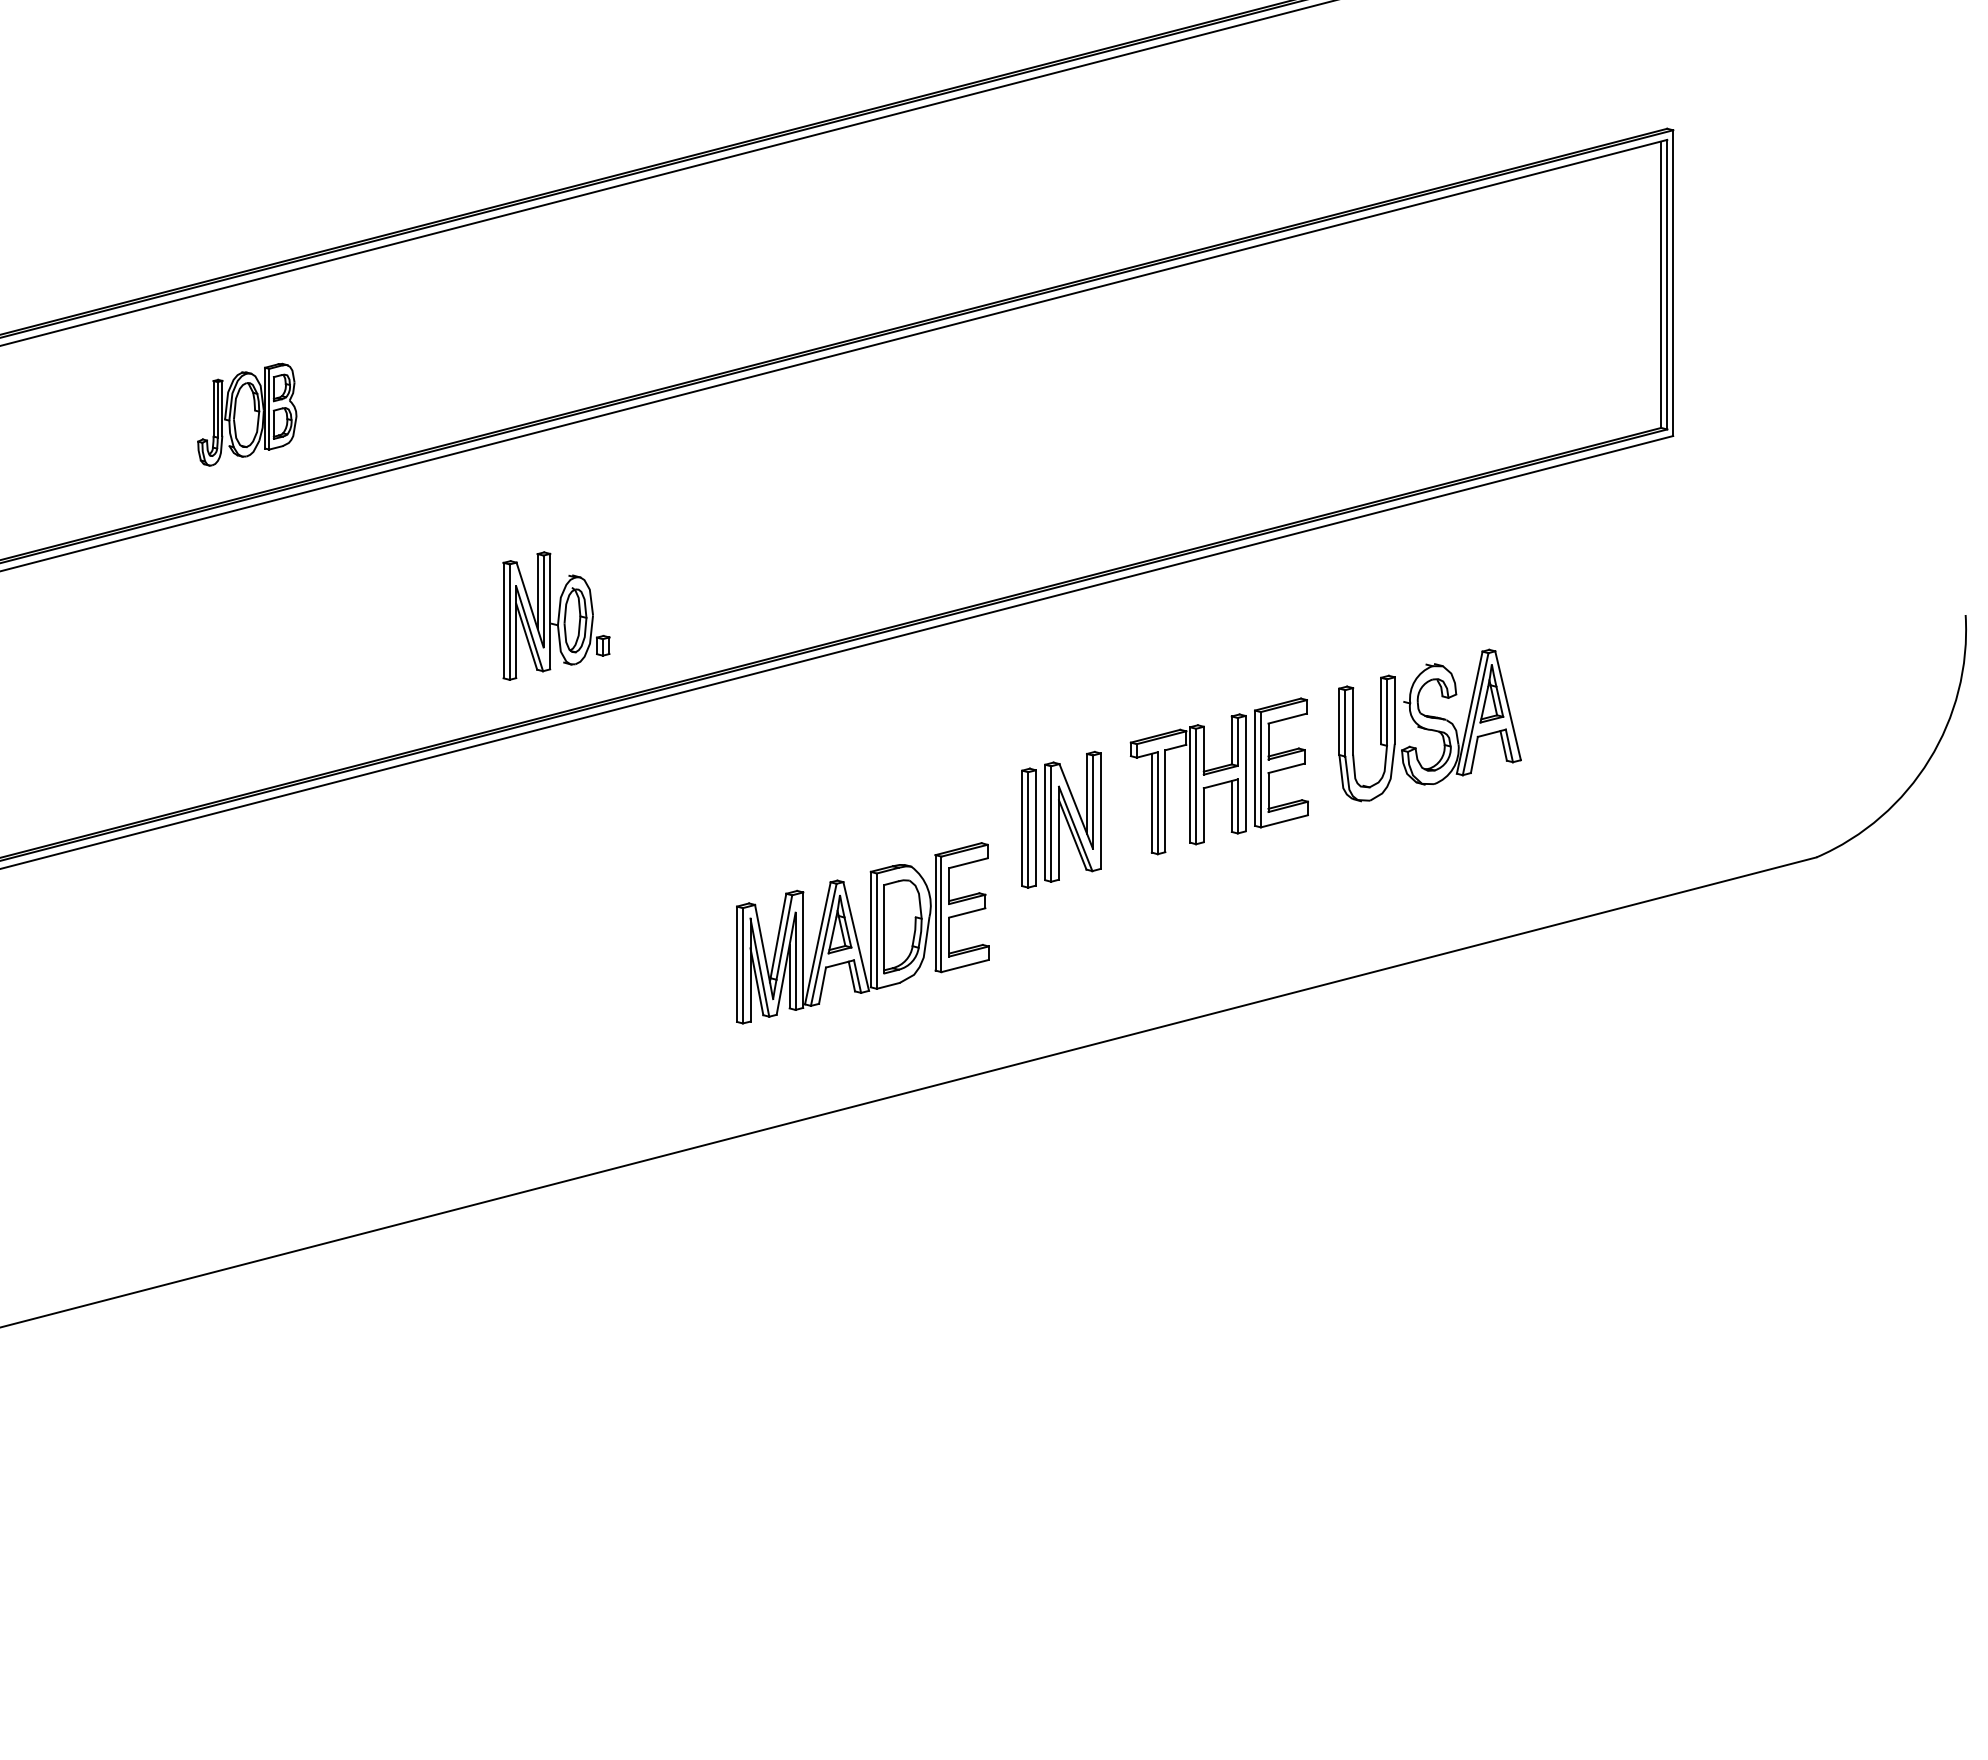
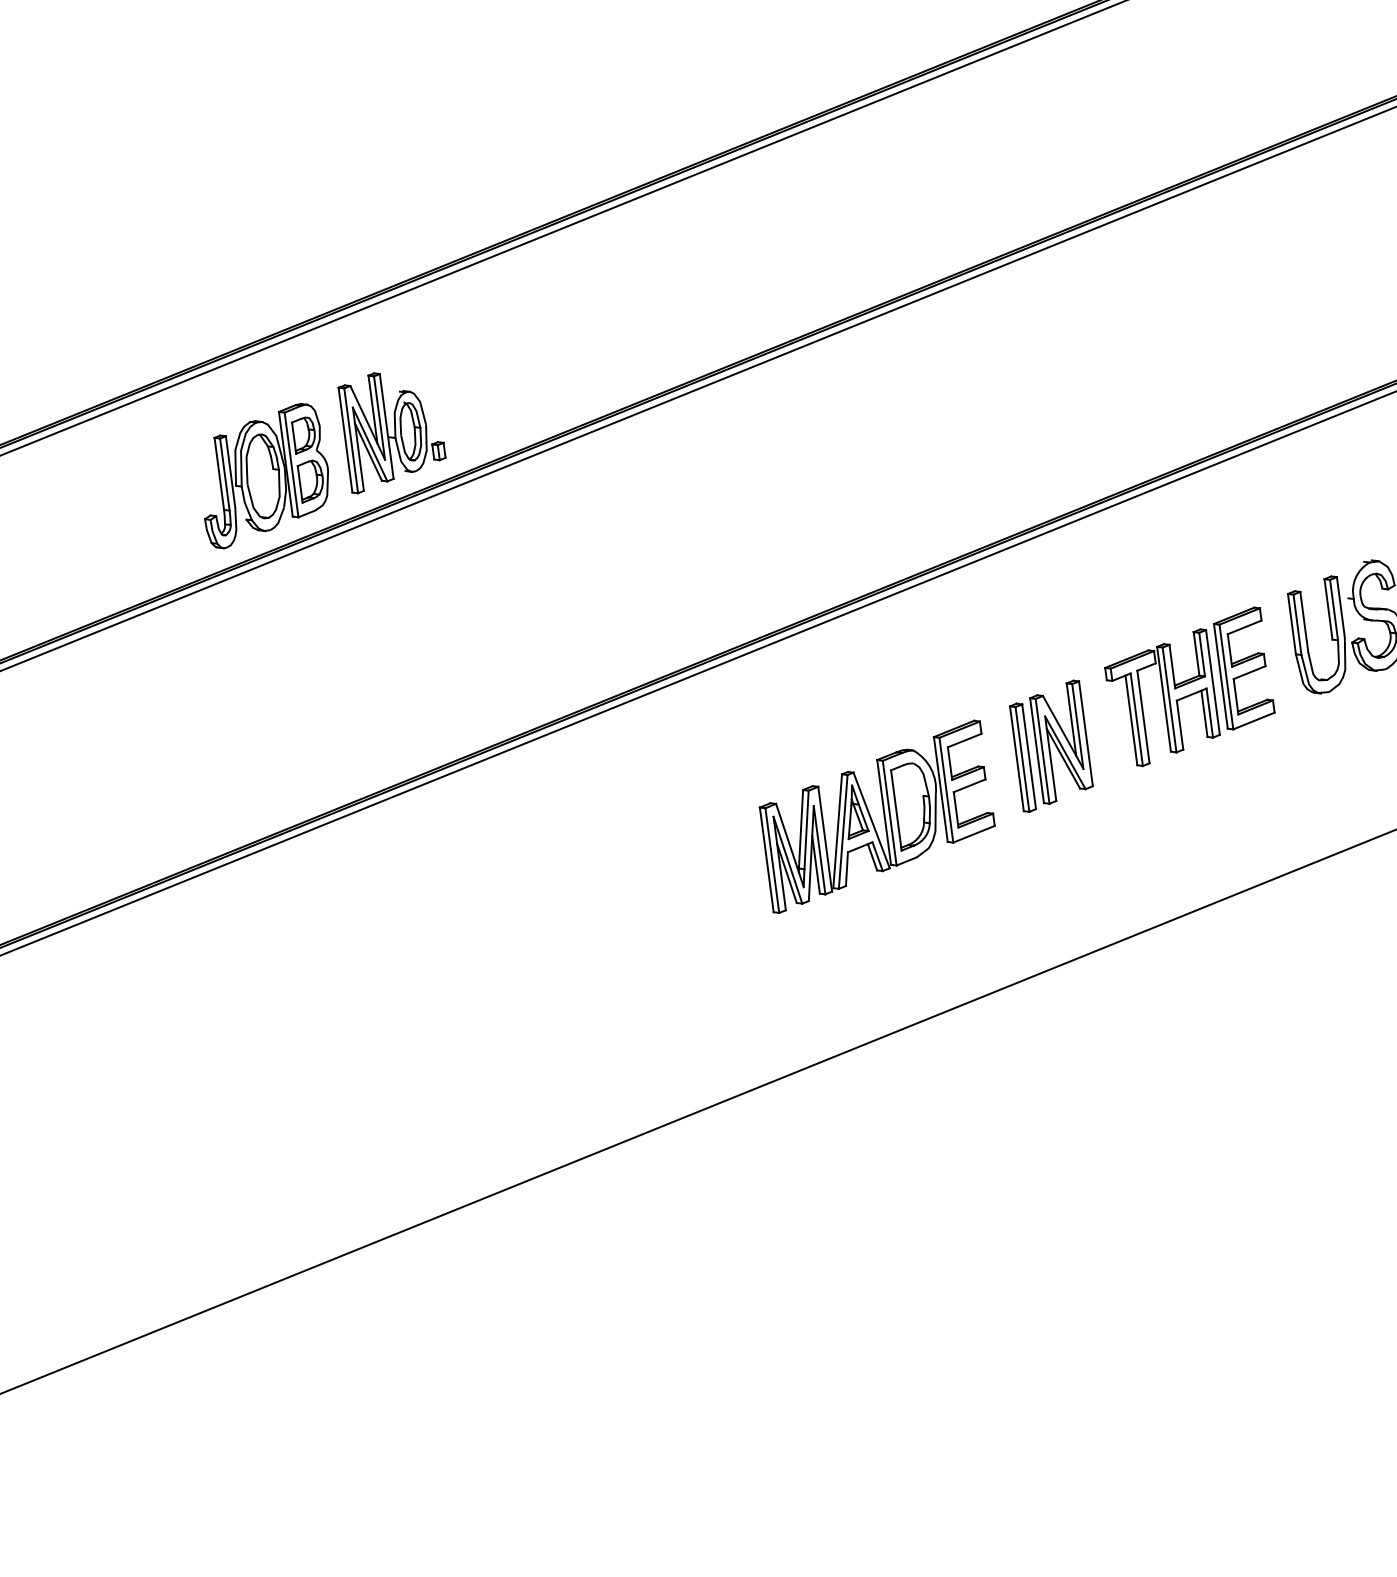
part: (247, 414) -> (264, 475), size x1.43
part: (556, 615) -> (392, 429), moved
part: (862, 933) -> (877, 816), moved

